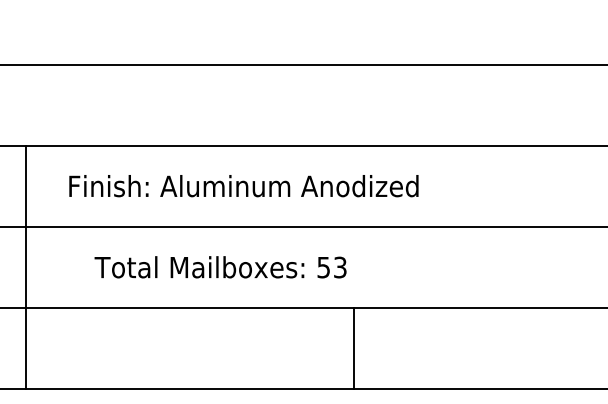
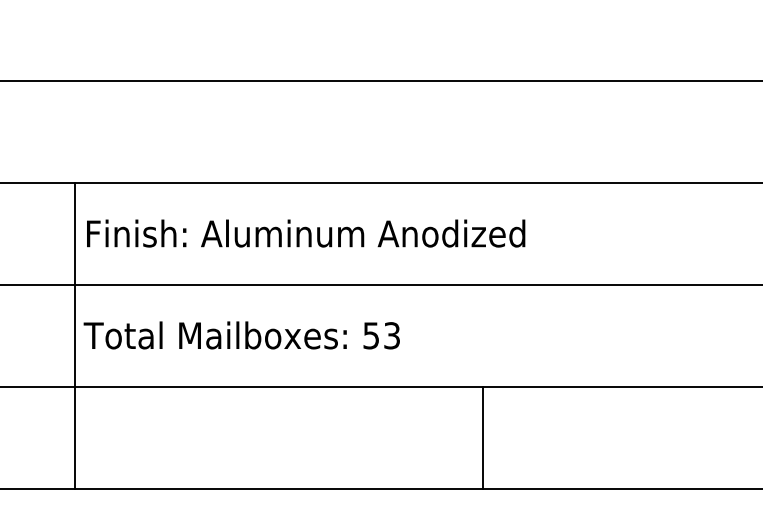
line: (25, 267) -> (75, 335), moved
text: (220, 267) -> (241, 335), moved
line: (354, 348) -> (482, 437), moved

